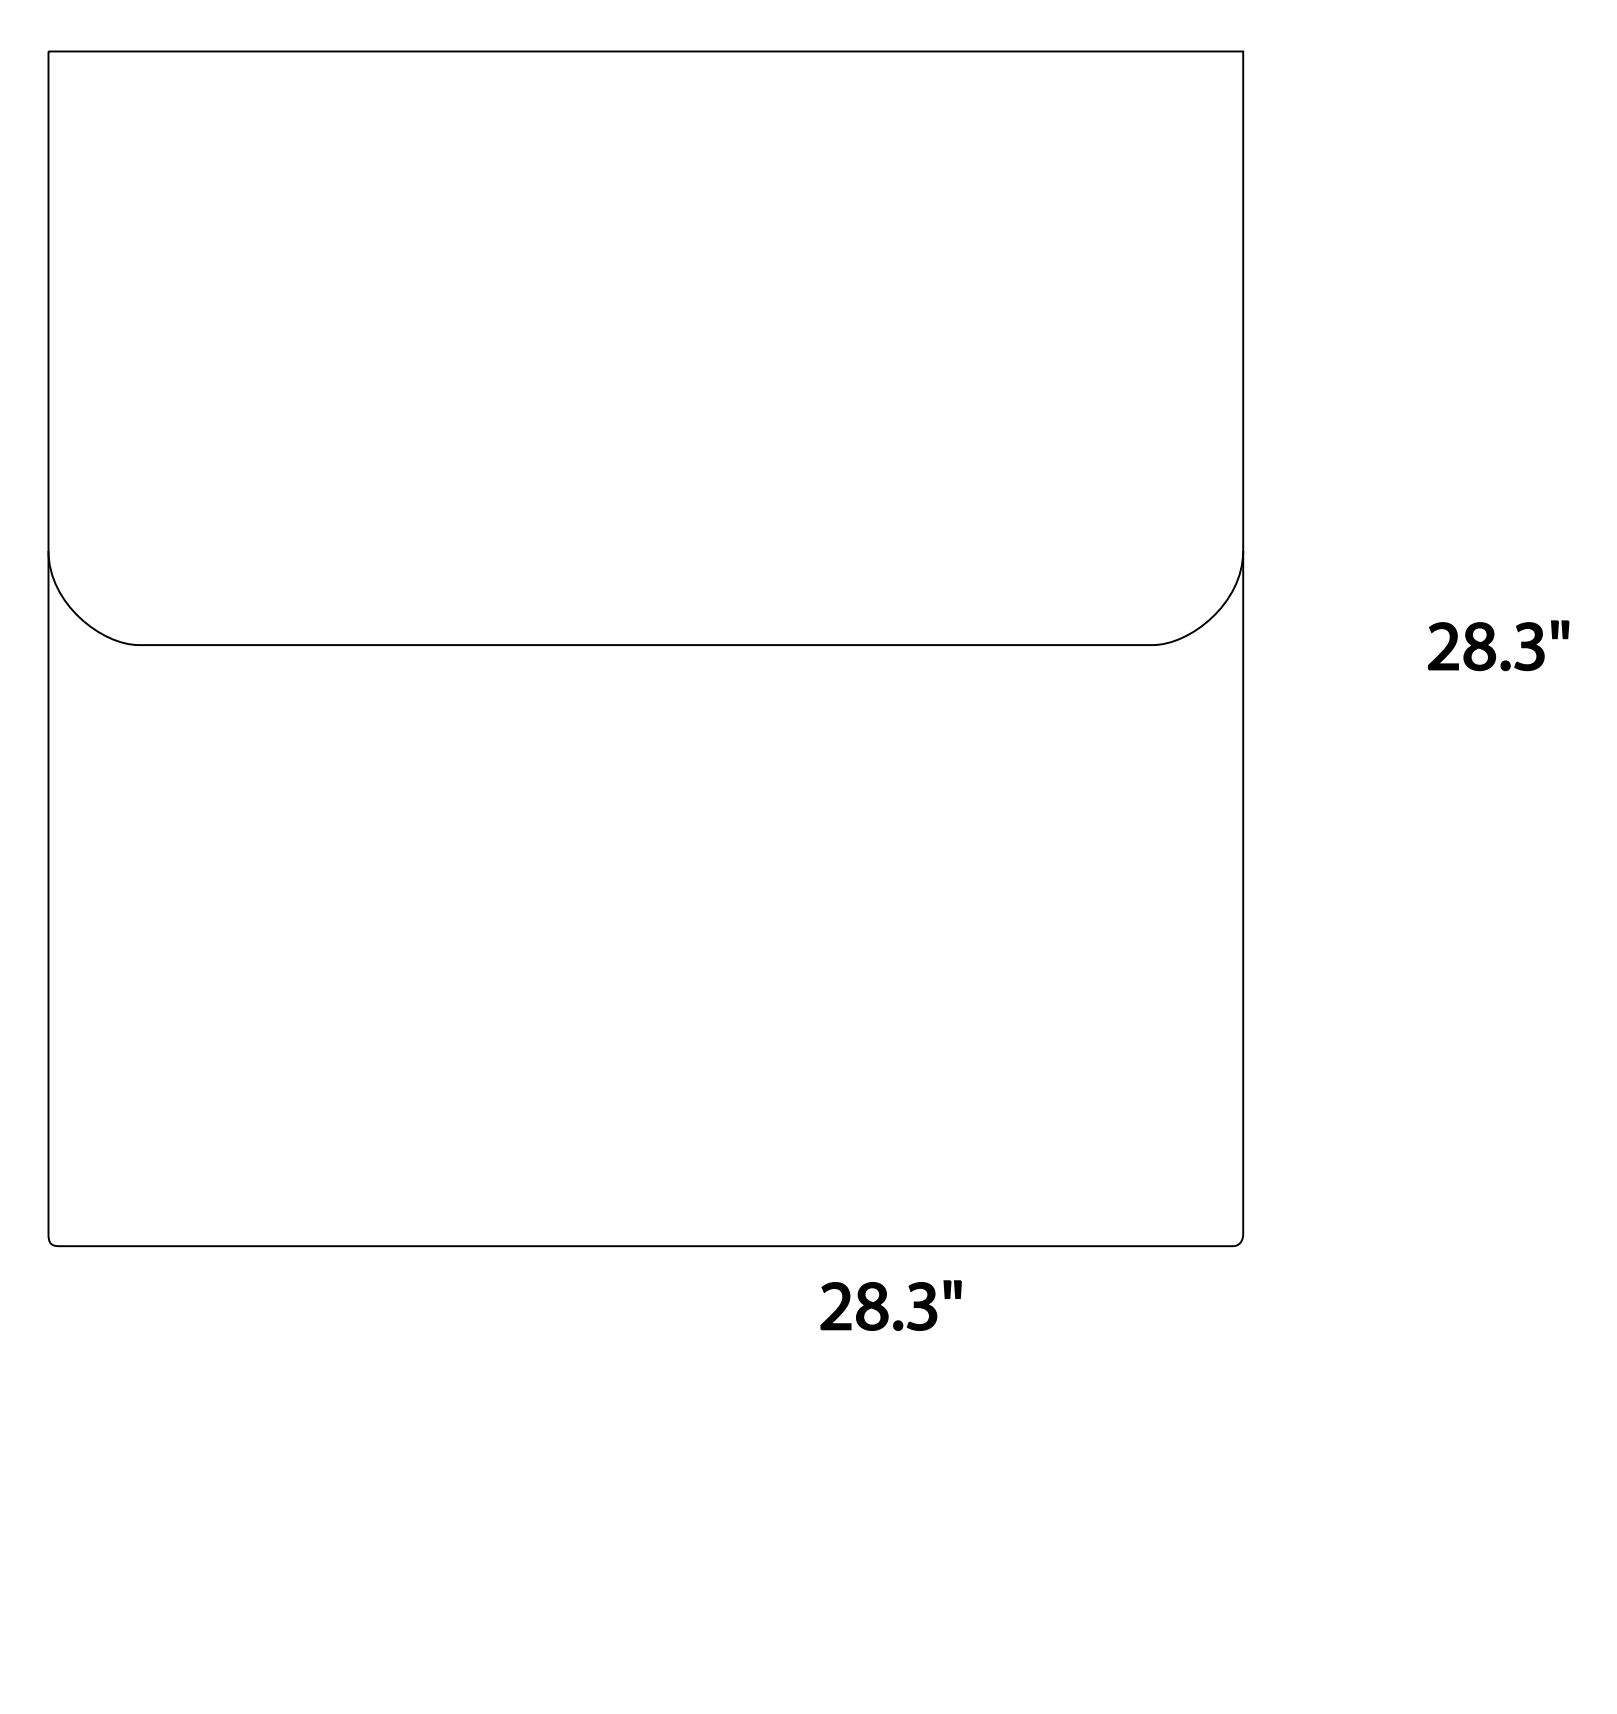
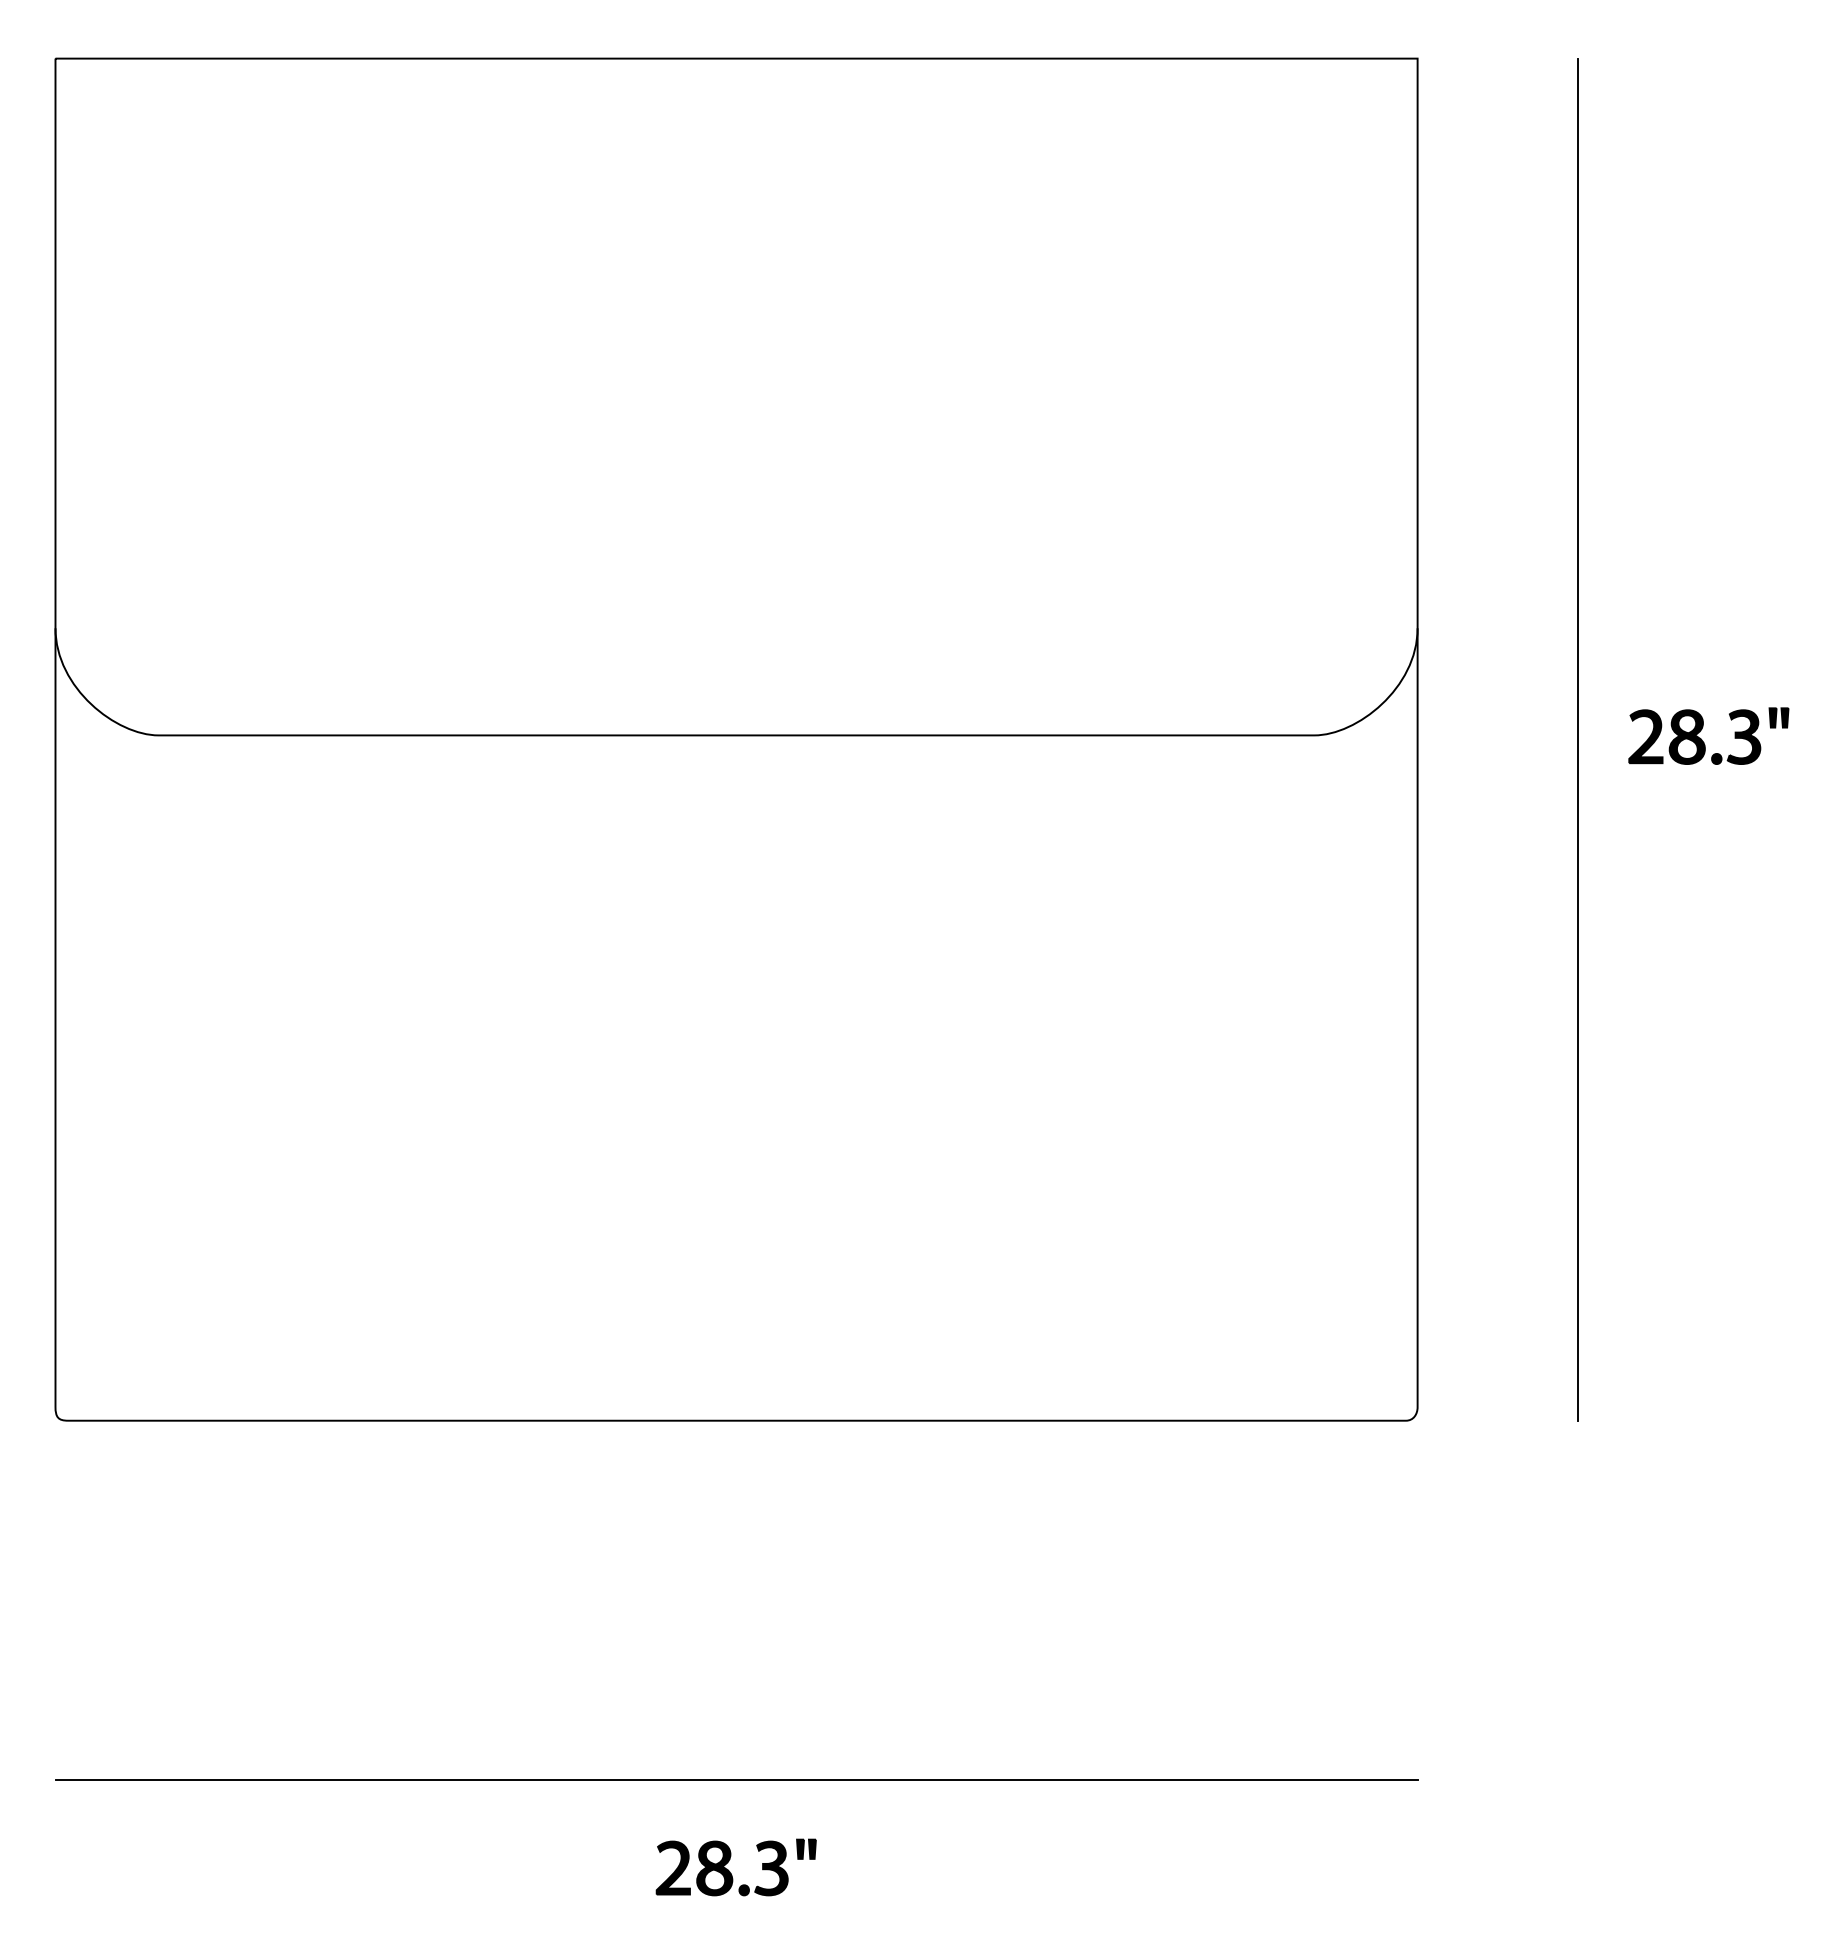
line: (1384, 648) -> (1578, 739), added
part: (886, 1309) -> (730, 1871), moved
line: (645, 1561) -> (736, 1780), added

